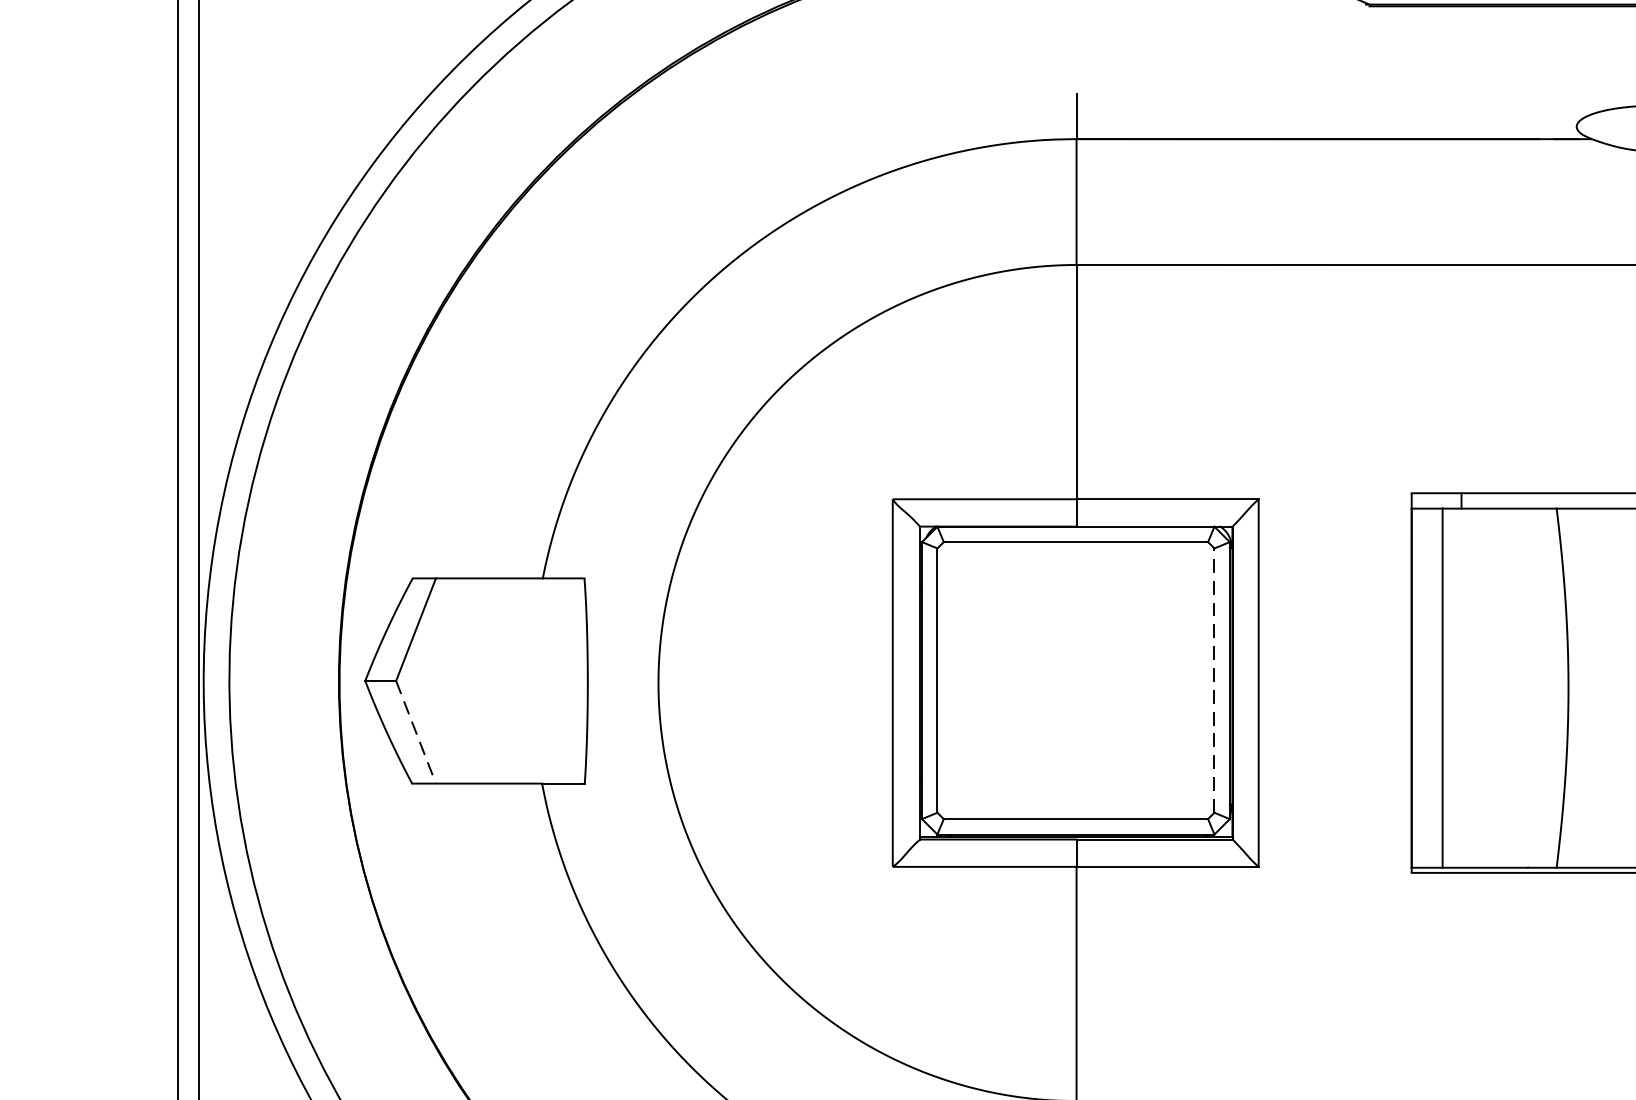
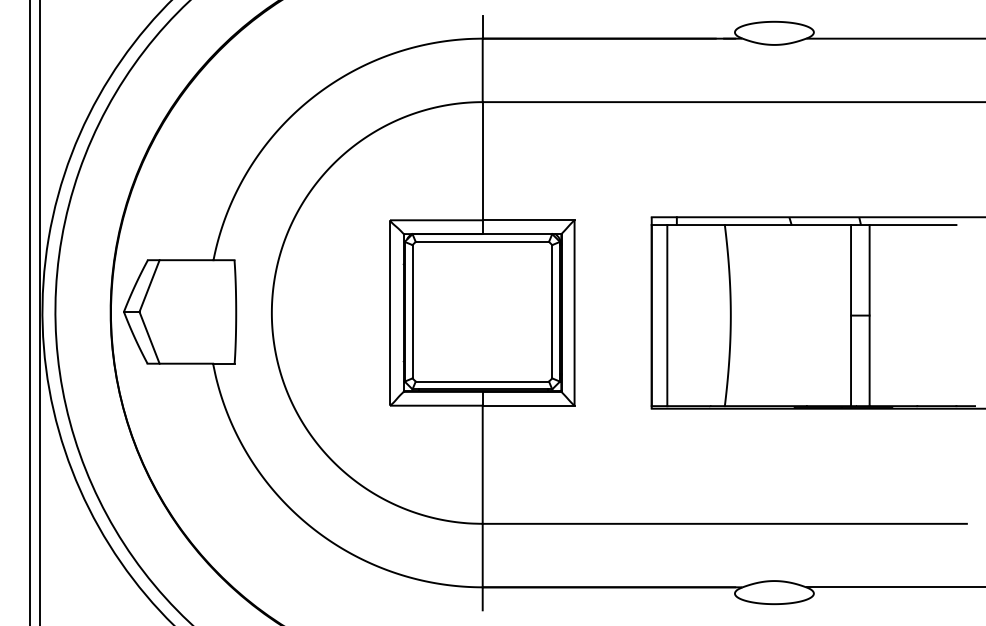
line: (1214, 680) -> (552, 311), dashed -> solid
line: (415, 731) -> (149, 337), dashed -> solid

